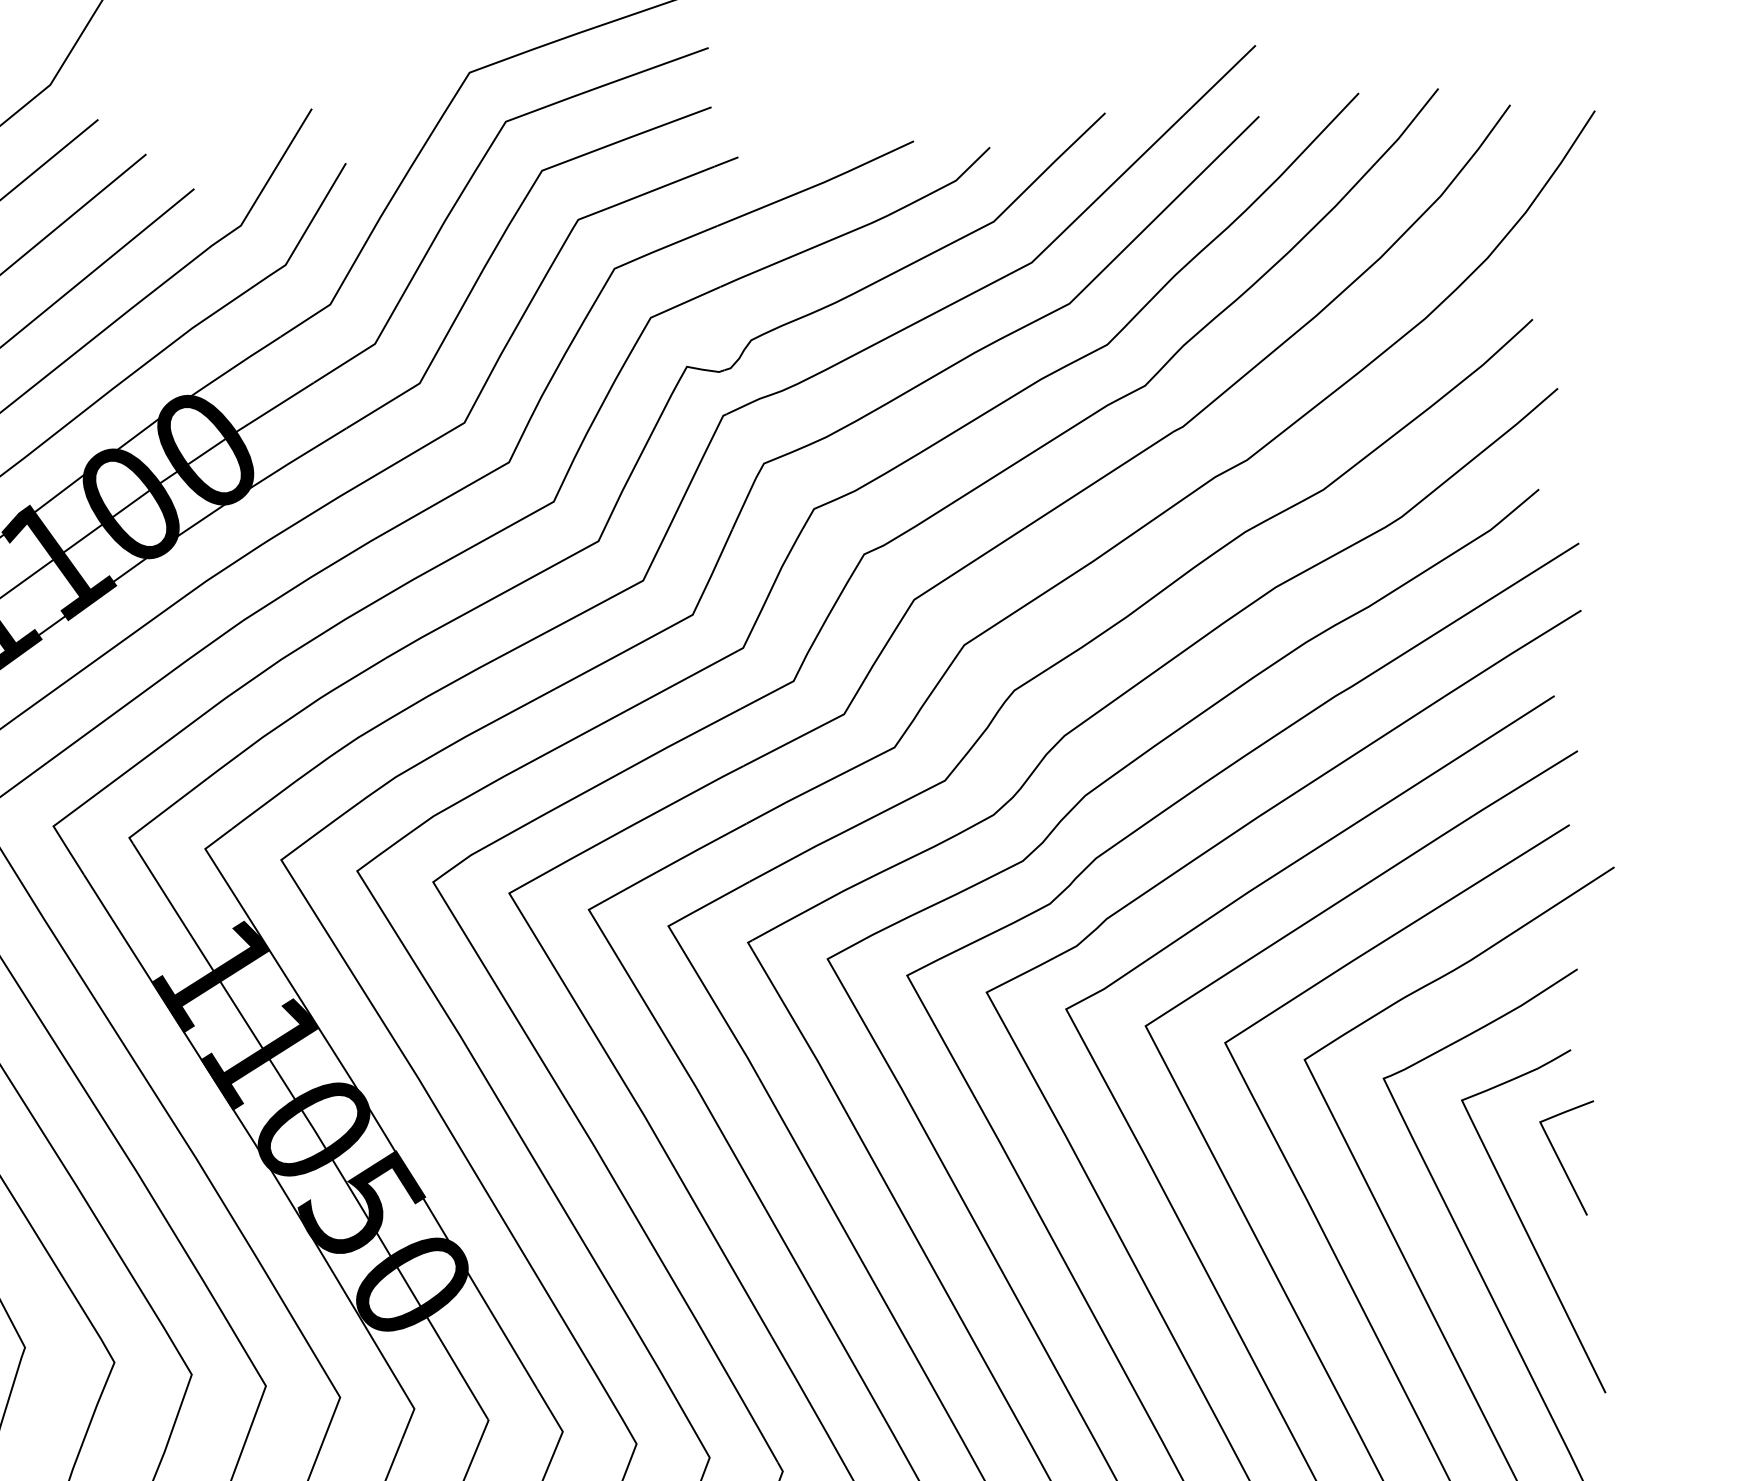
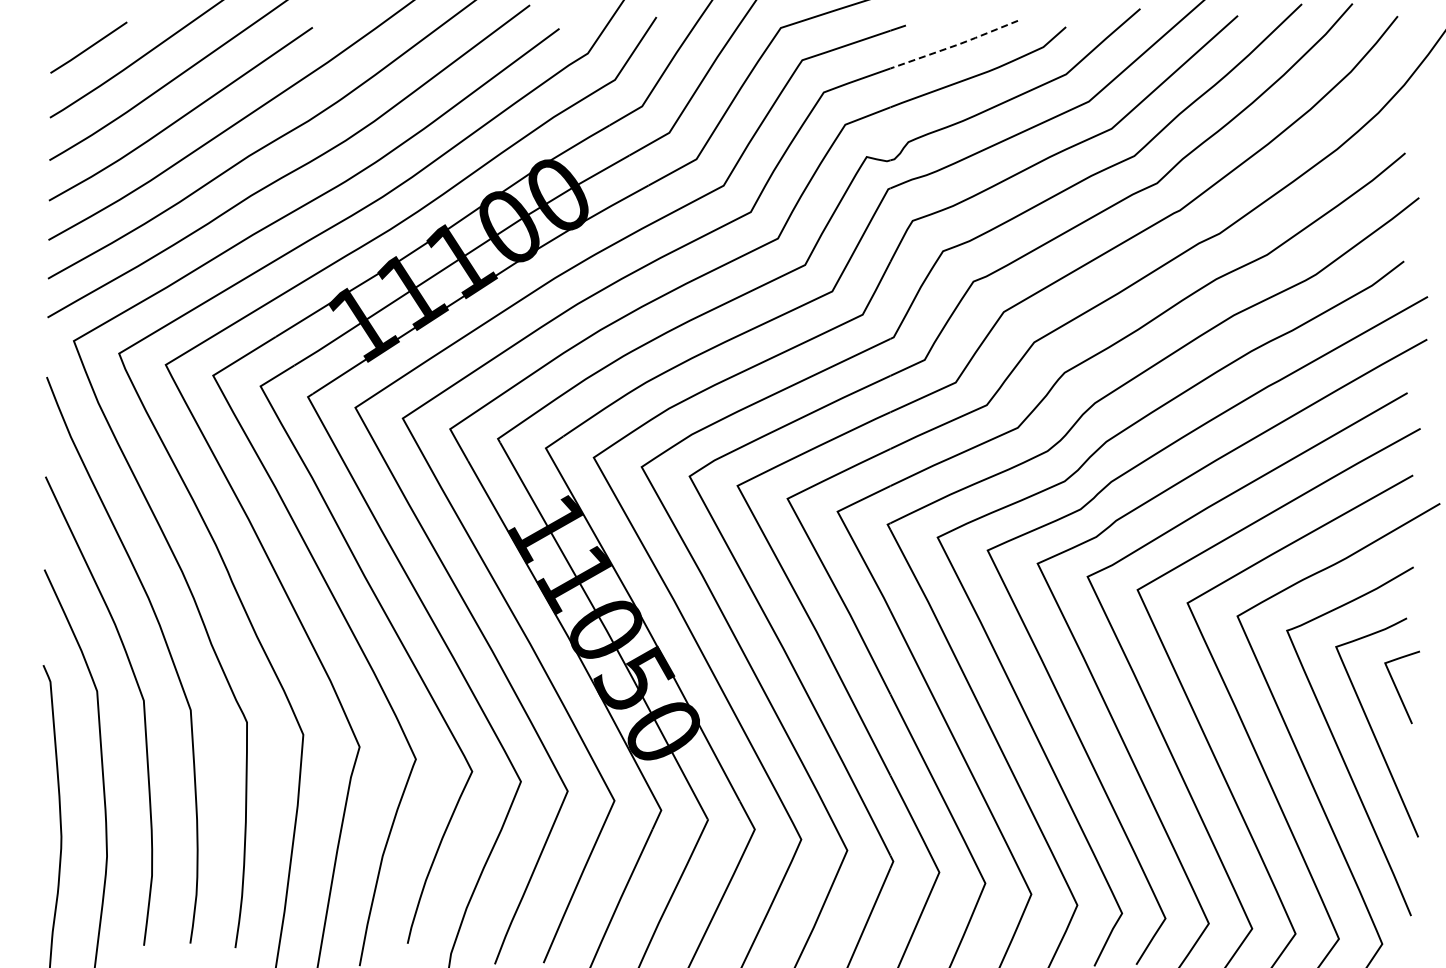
line: (817, 184) -> (955, 45), solid -> dashed

